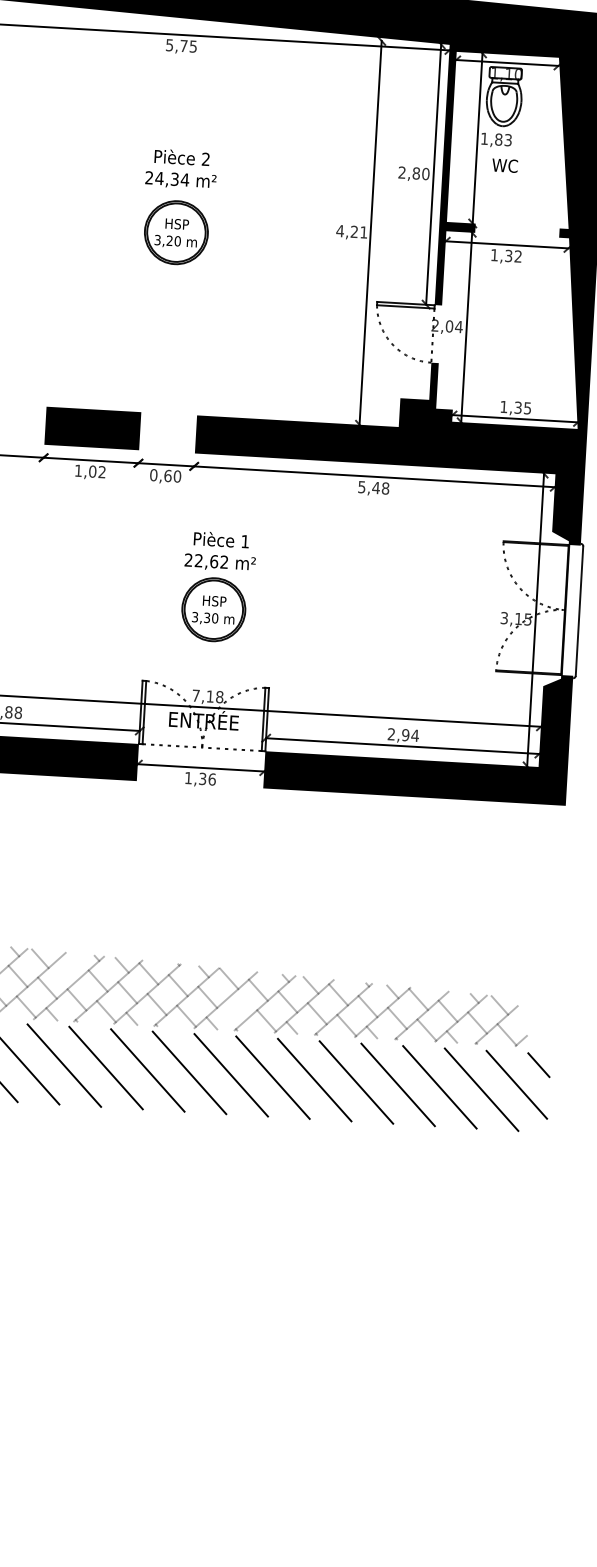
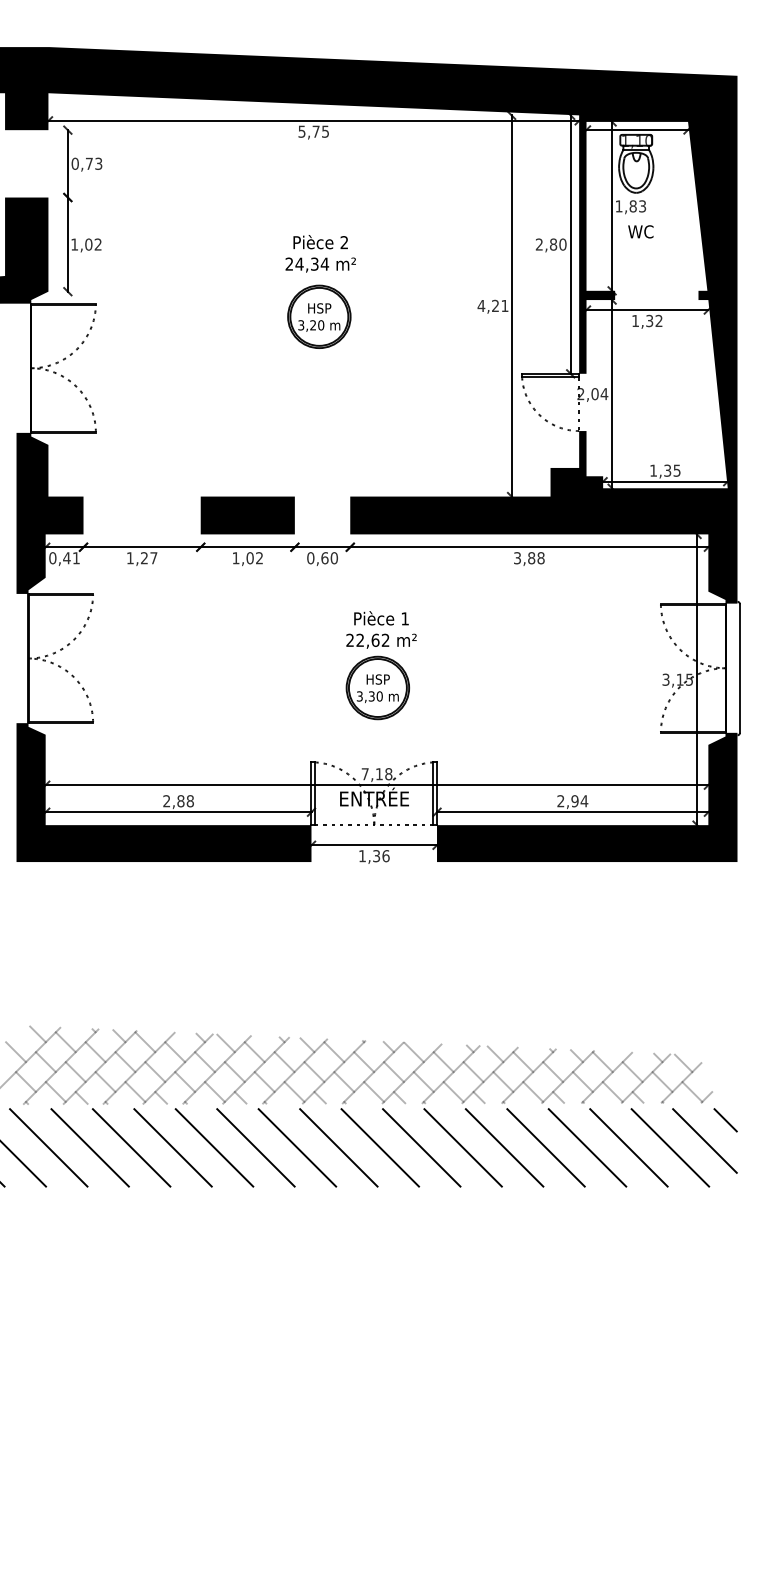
text: (368, 487) -> (524, 558), 5,48 -> 3,88
line: (68, 969) -> (254, 1052), added
line: (236, 1008) -> (423, 1081), added

